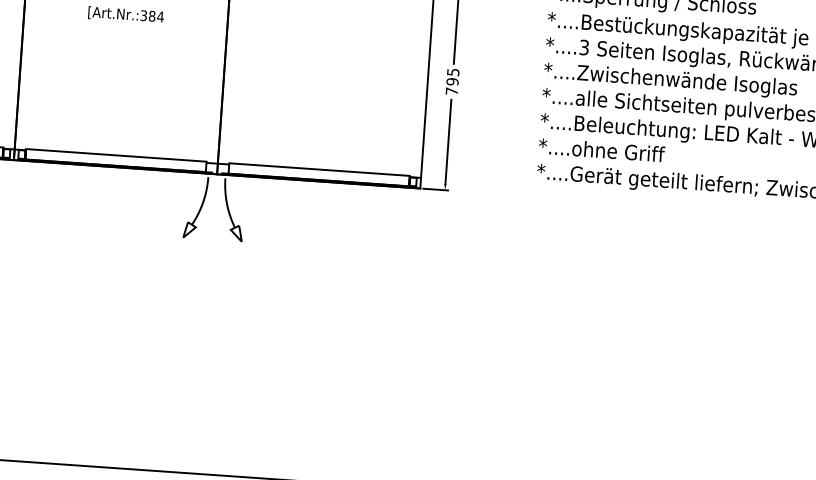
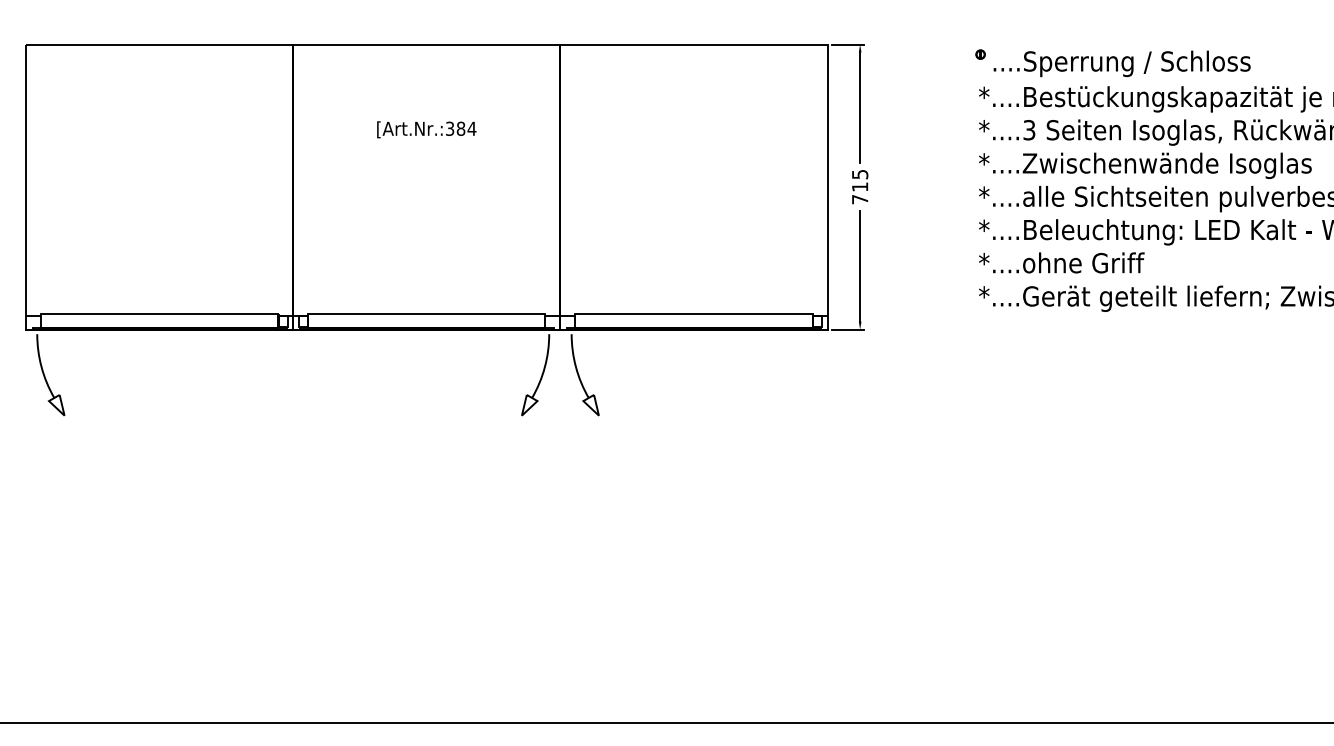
text: (452, 81) -> (860, 186), 795 -> 715

